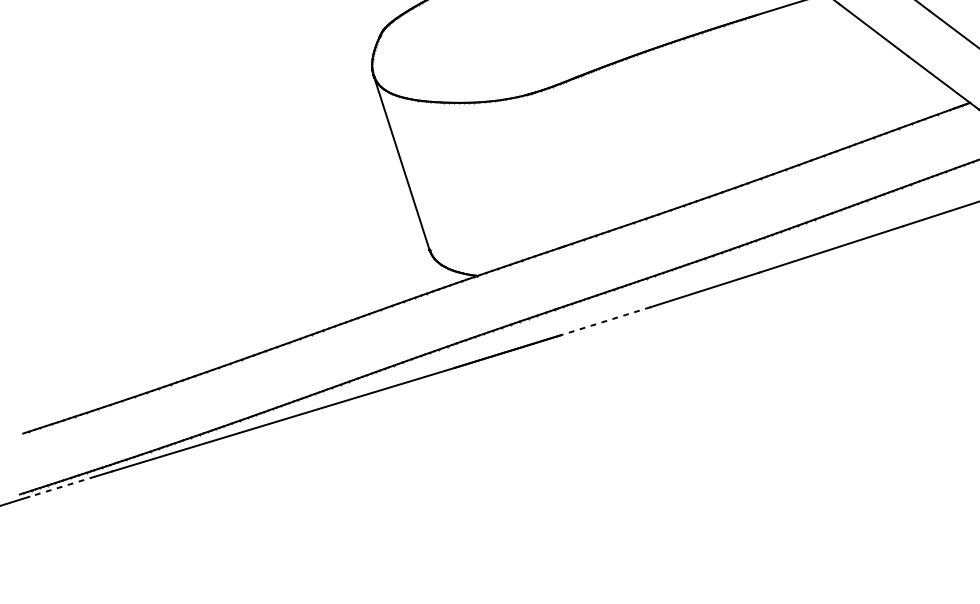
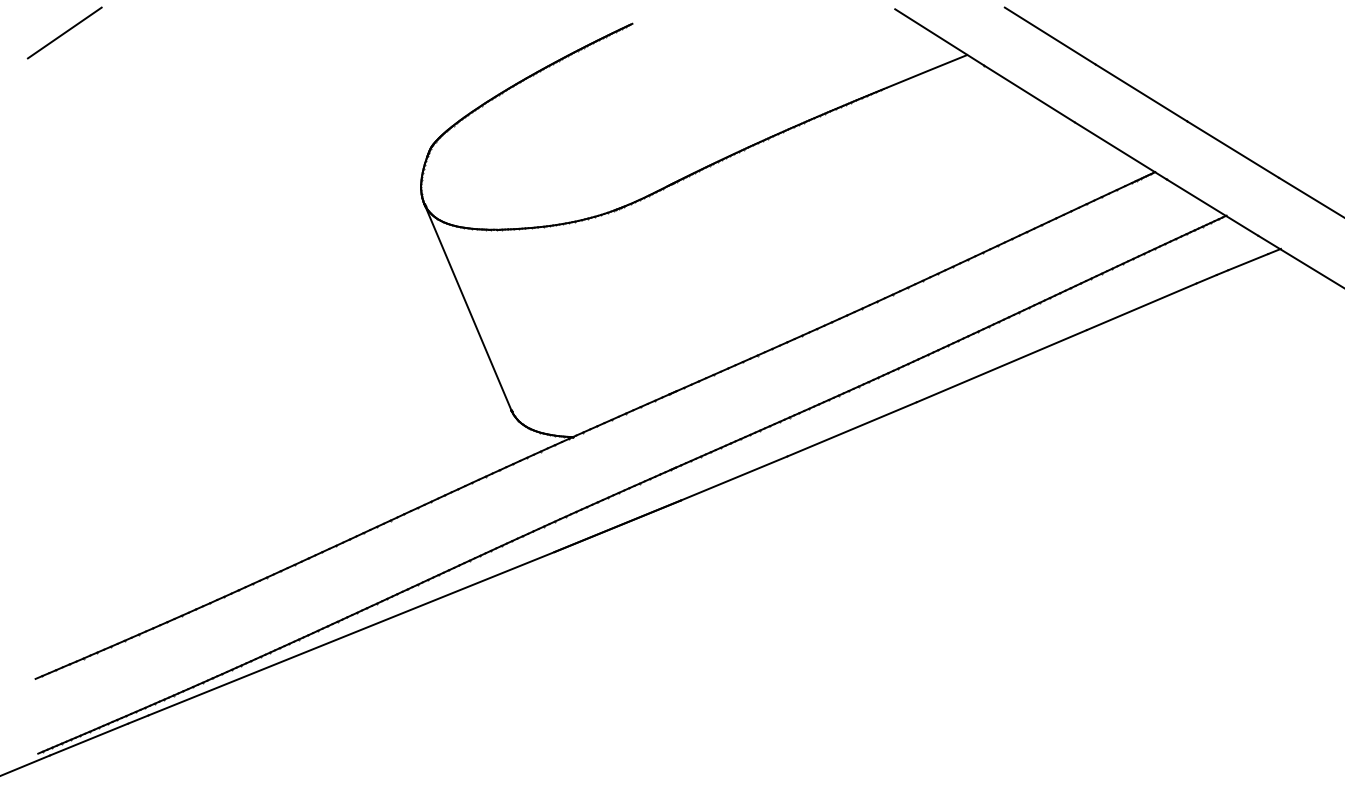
line: (605, 321) -> (734, 478), dashed -> solid
line: (61, 486) -> (88, 739), dashed -> solid

